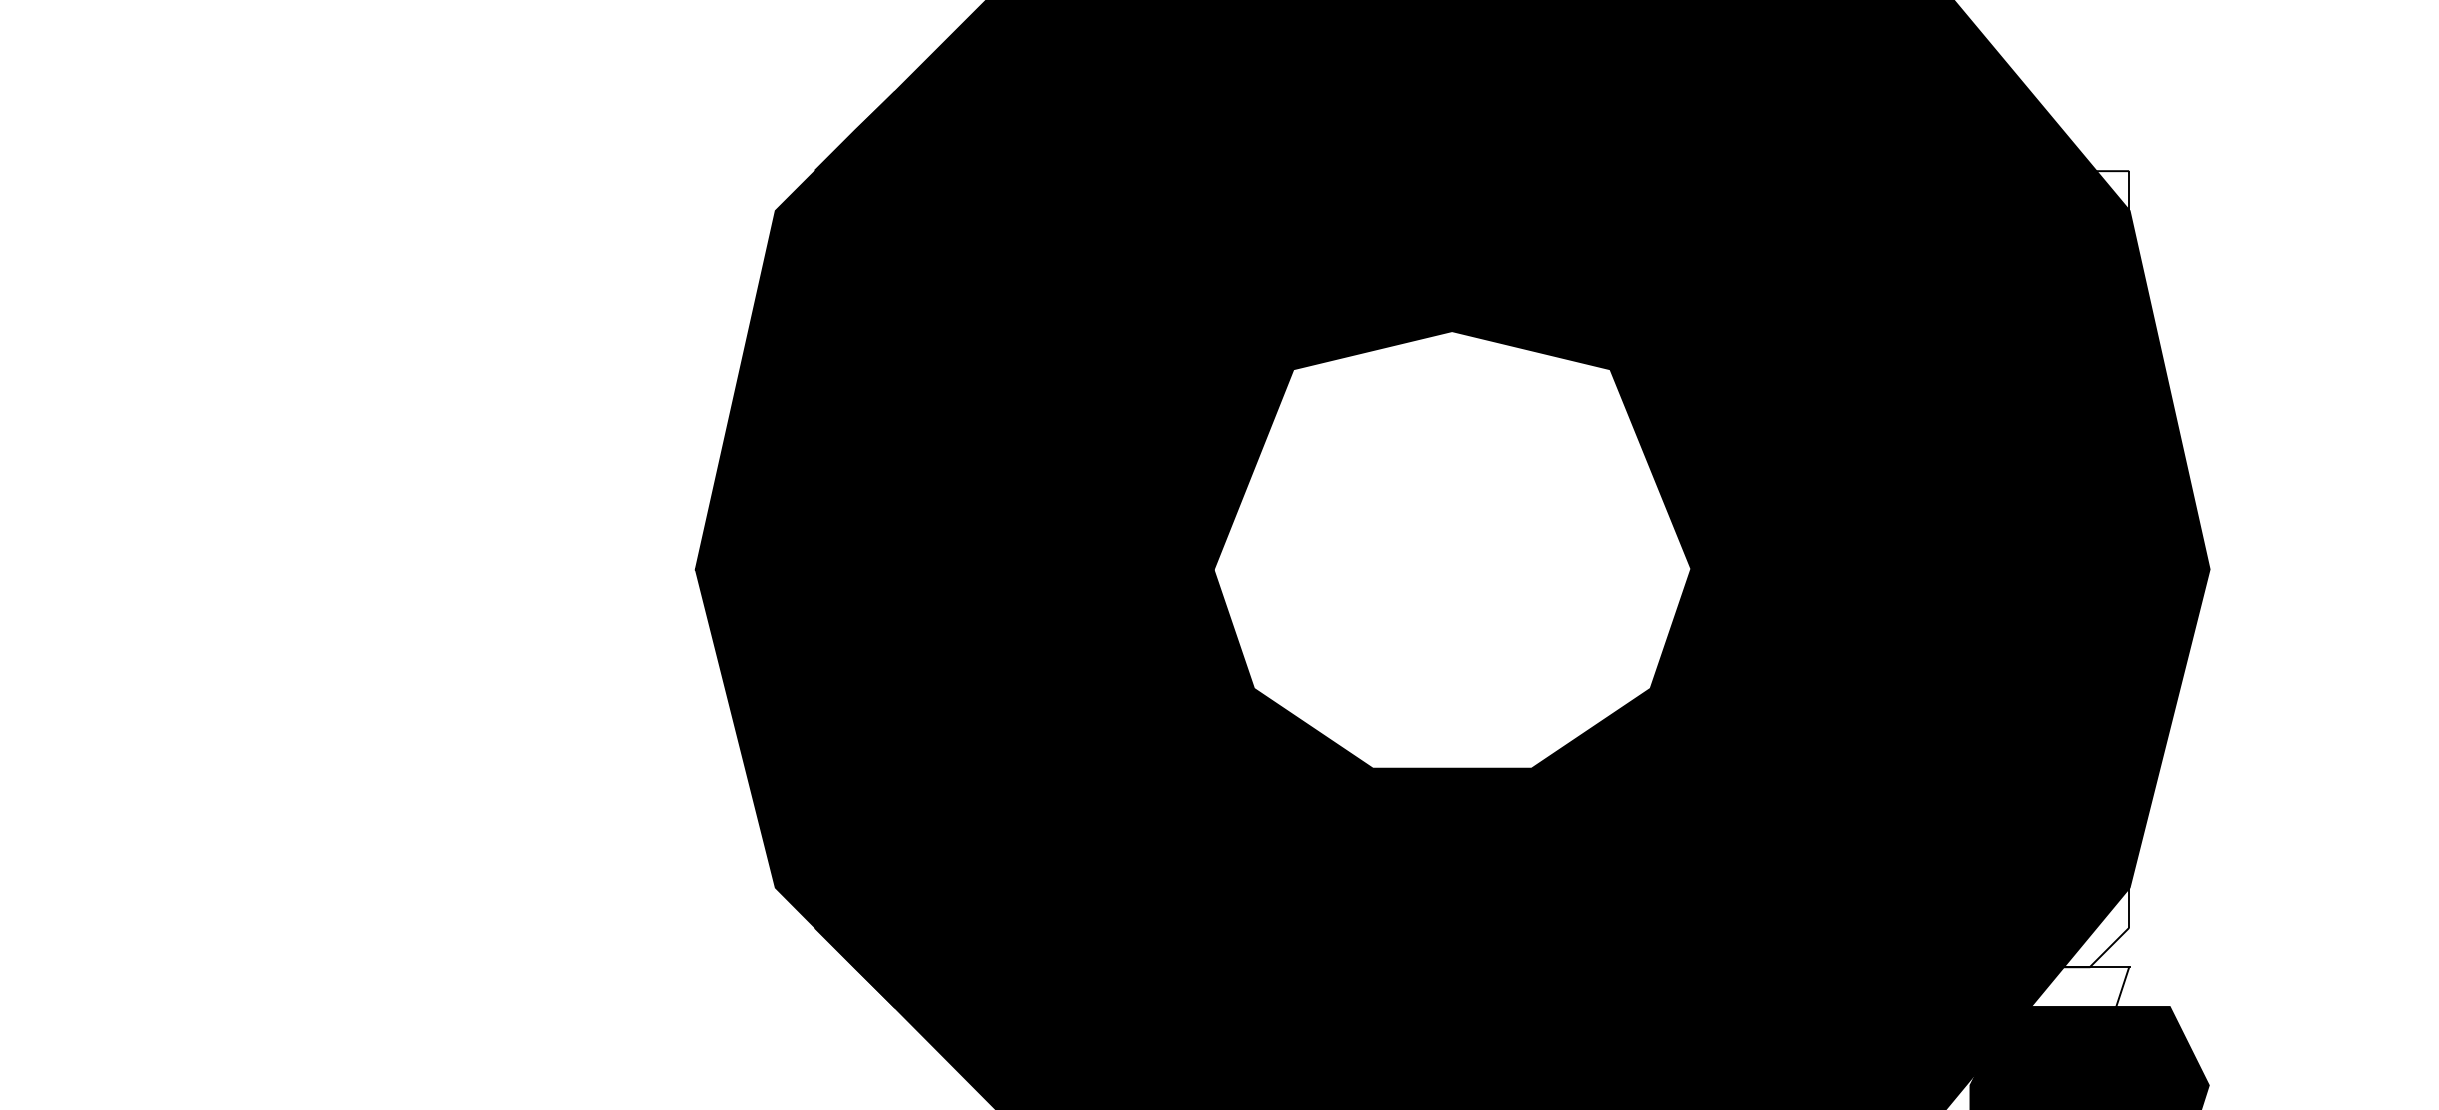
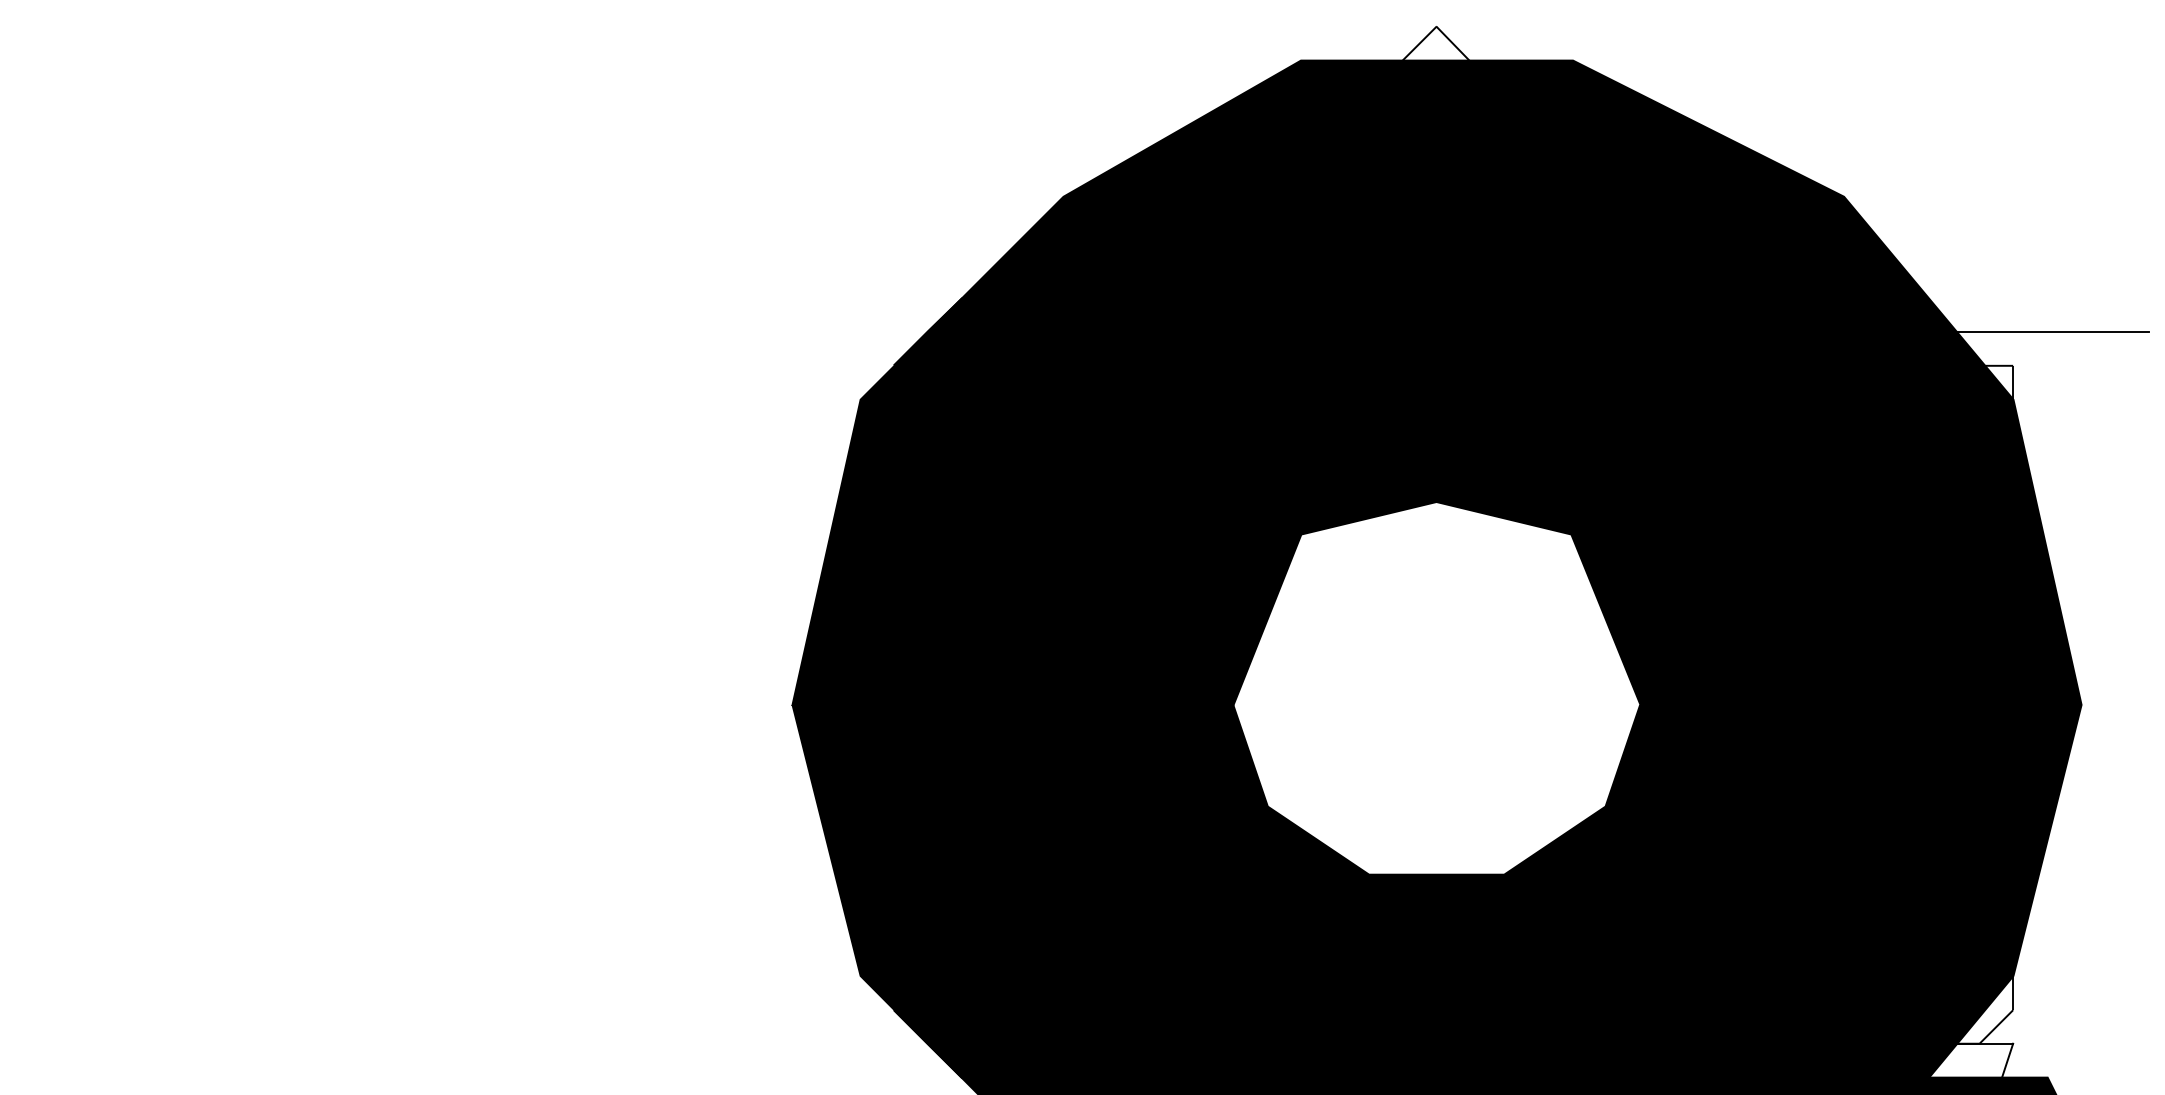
line: (2169, 130) -> (2047, 331), added

